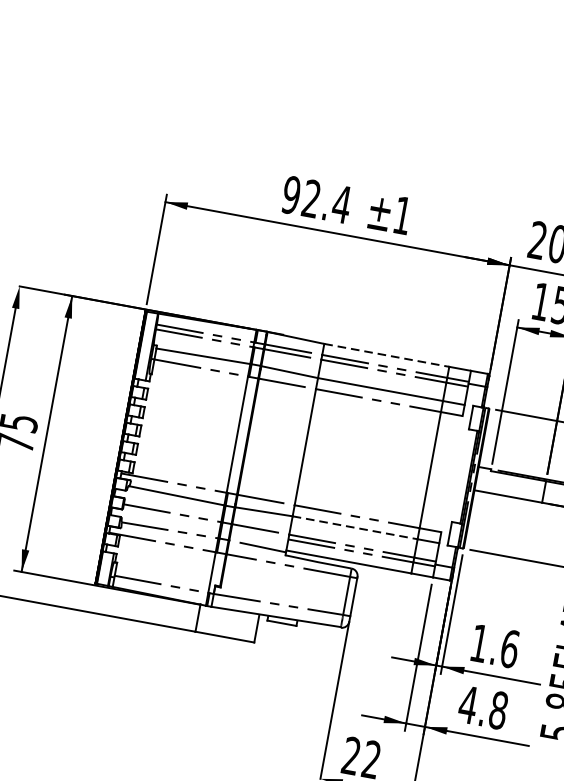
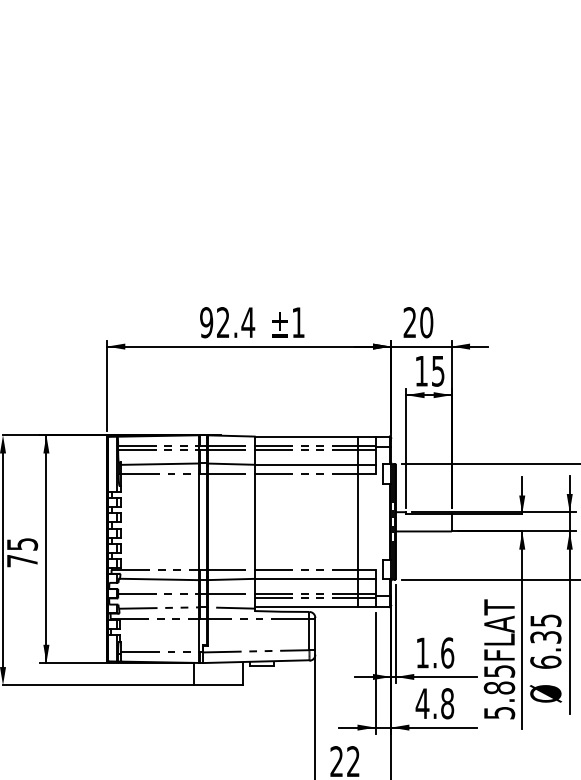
line: (387, 355) -> (306, 436), dashed -> solid
line: (355, 527) -> (306, 578), dashed -> solid

